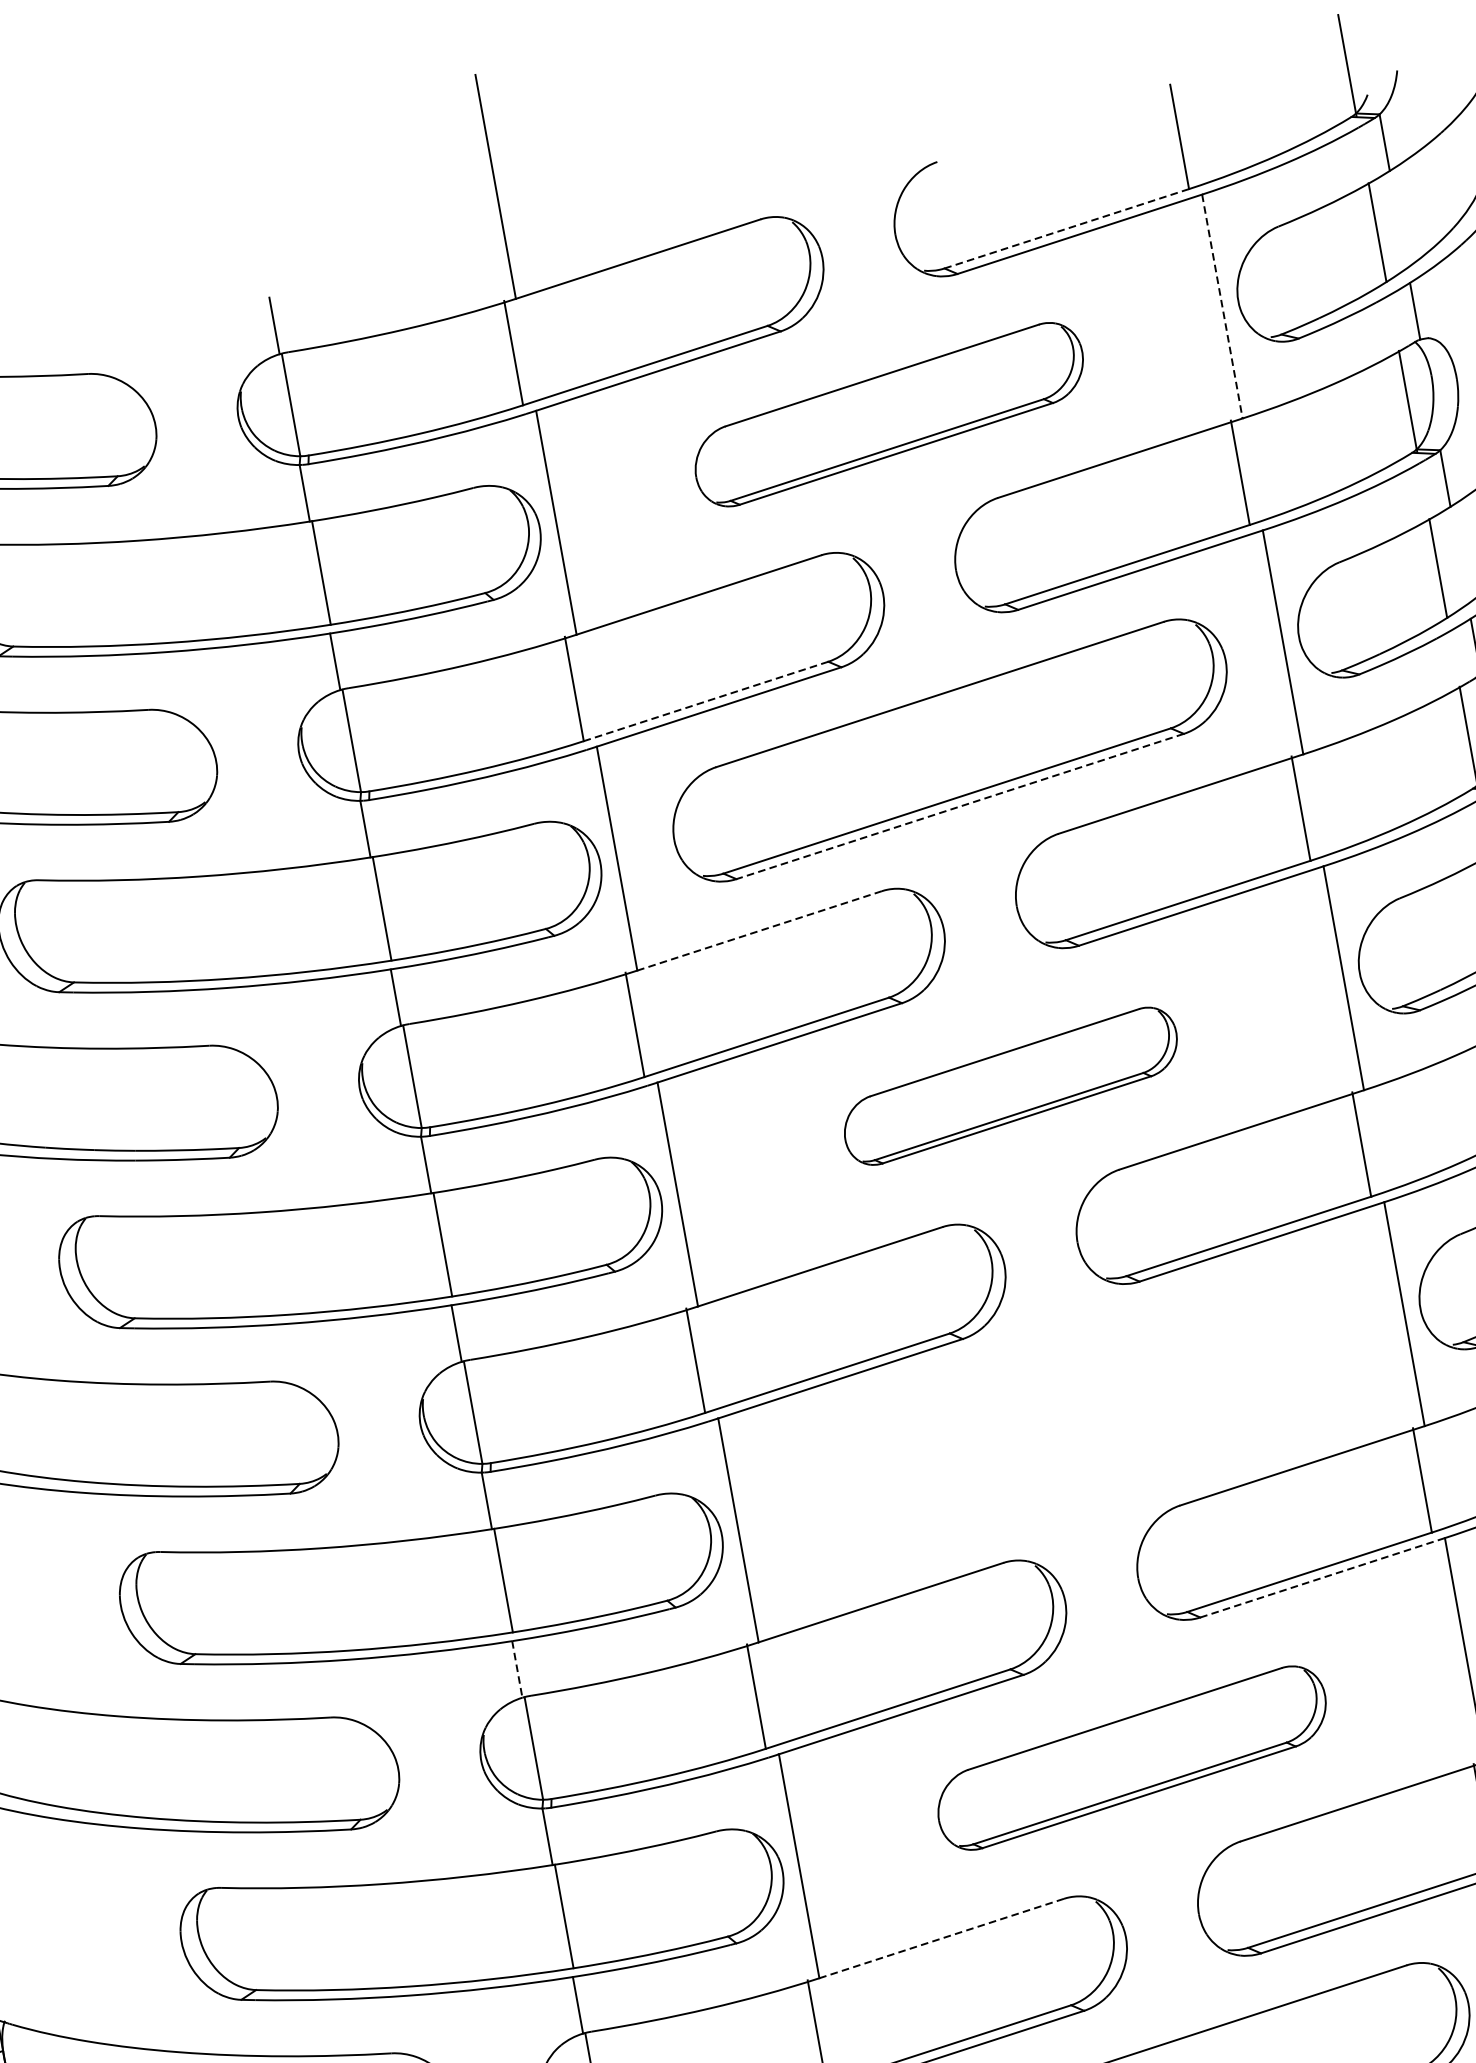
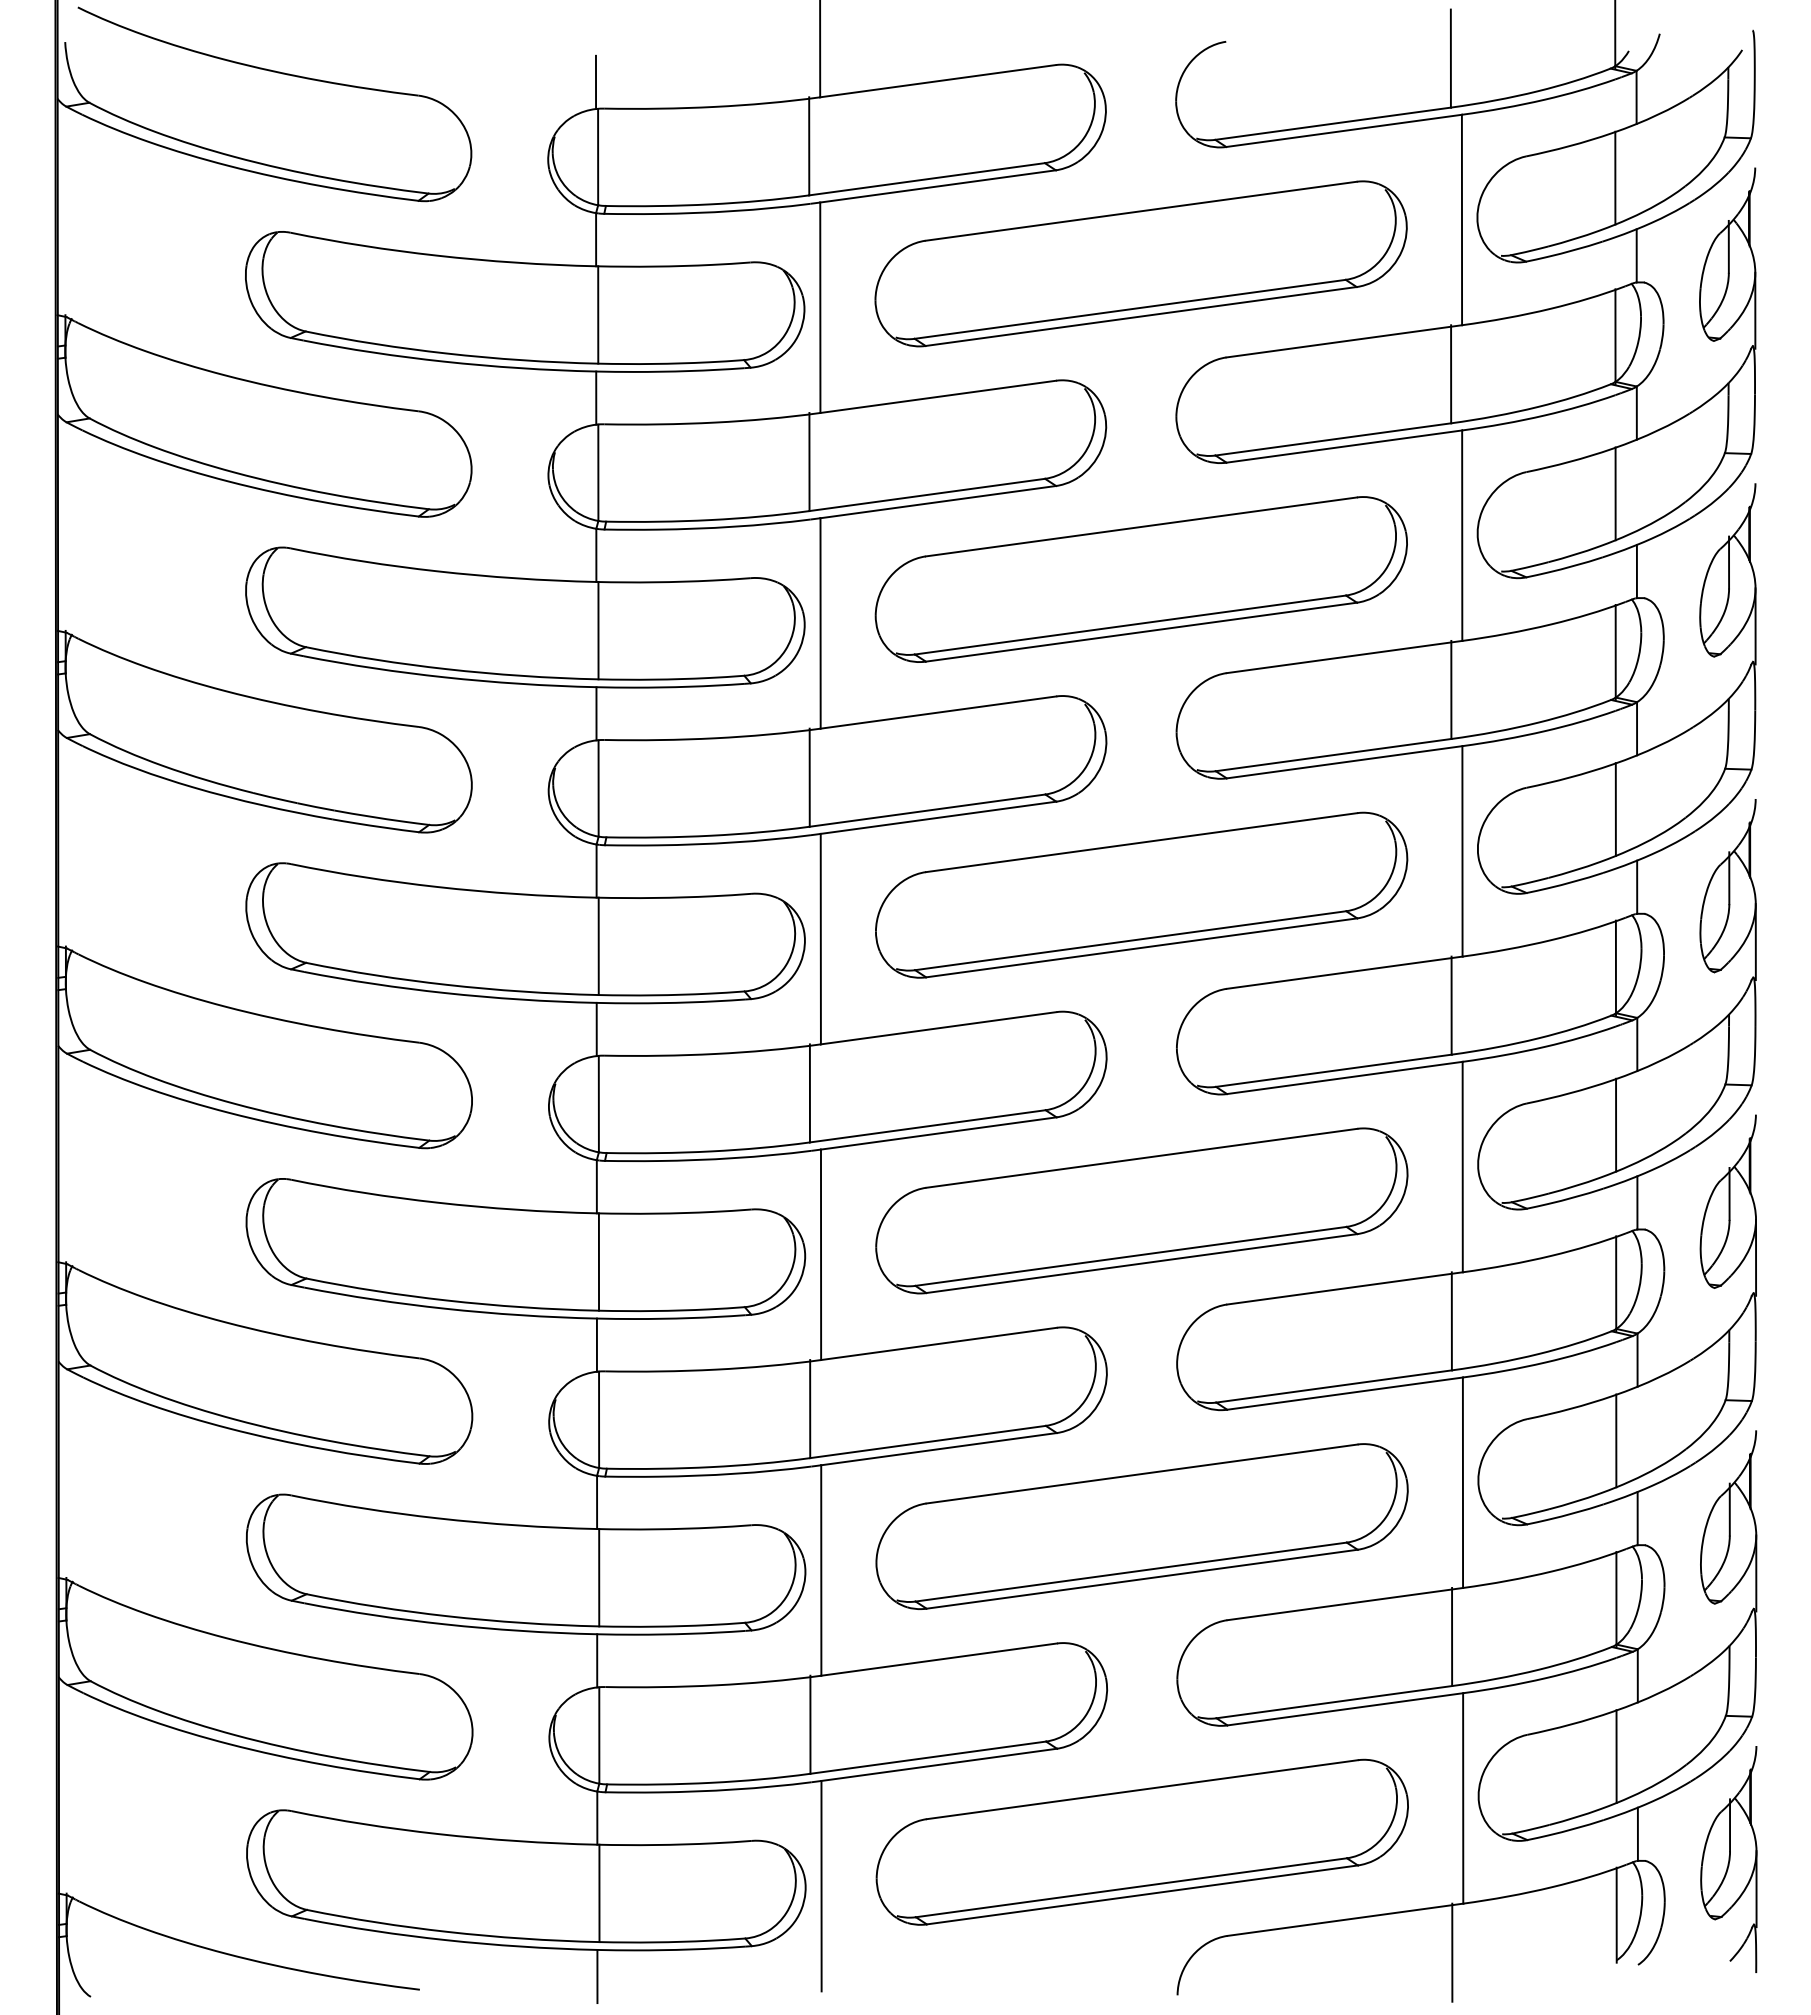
line: (1067, 228) -> (1333, 123), dashed -> solid
line: (1221, 307) -> (1461, 220), dashed -> solid
part: (888, 414) -> (1140, 263), size x1.43
line: (706, 700) -> (927, 494), dashed -> solid
line: (960, 806) -> (1141, 632), dashed -> solid
line: (759, 930) -> (938, 712), dashed -> solid
part: (1010, 1085) -> (1141, 894), size x1.67
part: (1070, 1421) -> (1141, 1210), added
line: (1323, 1577) -> (1345, 1393), dashed -> solid
line: (516, 1669) -> (596, 1345), dashed -> solid
part: (1131, 1758) -> (1141, 1526), size x1.43
line: (941, 1938) -> (939, 1659), dashed -> solid

